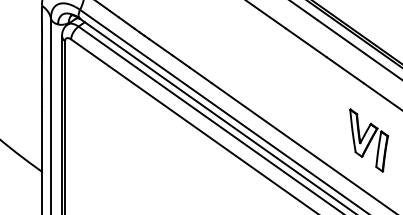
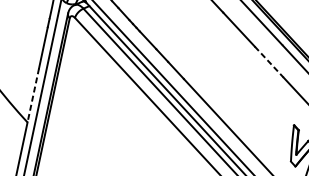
line: (306, 42) -> (269, 61), solid -> dashed
line: (41, 139) -> (32, 95), solid -> dashed

